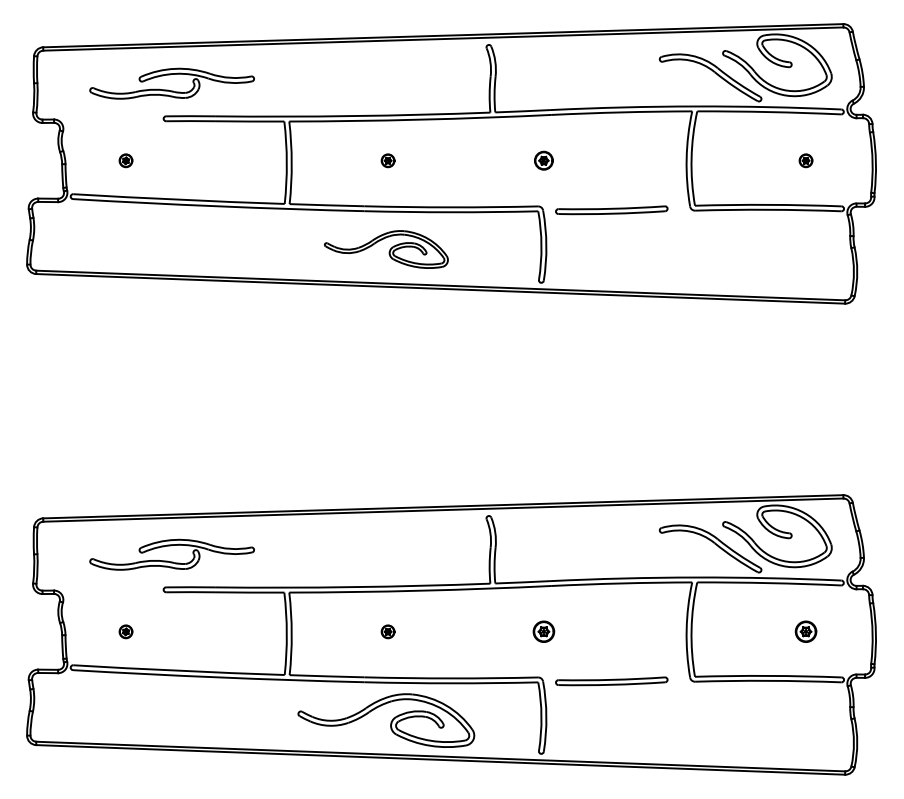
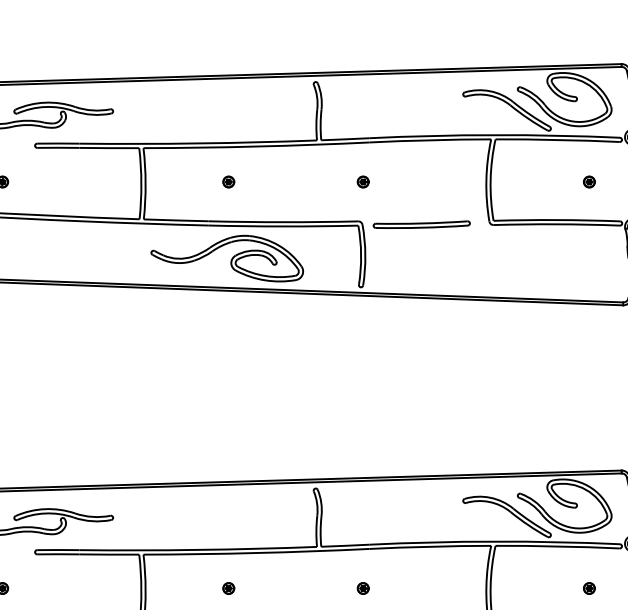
part: (543, 160) -> (362, 181), size x0.71
part: (386, 249) -> (227, 258), size x1.43
part: (543, 631) -> (362, 588), size x0.62
part: (805, 631) -> (588, 588), size x0.62

